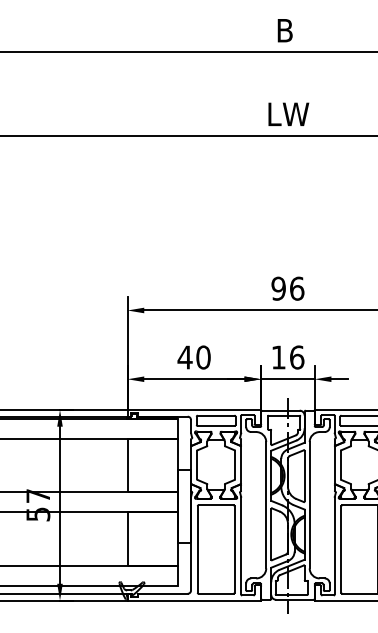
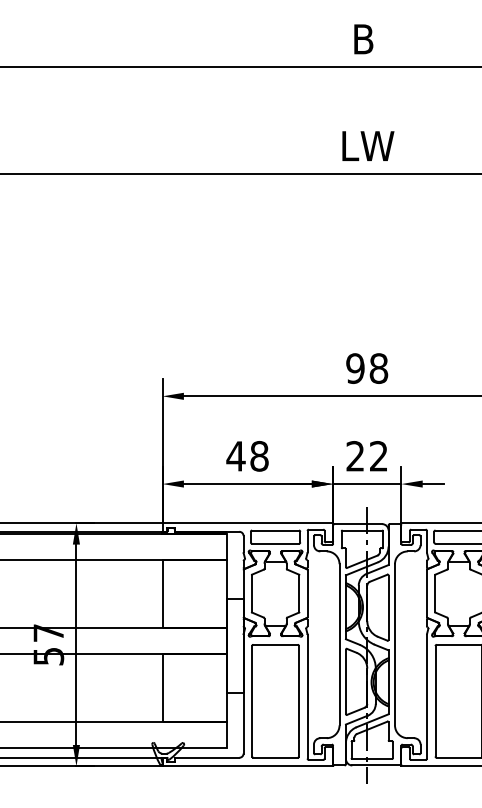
text: (297, 288) -> (379, 368), 96 -> 98
text: (203, 357) -> (259, 456), 40 -> 48
text: (287, 357) -> (366, 456), 16 -> 22

